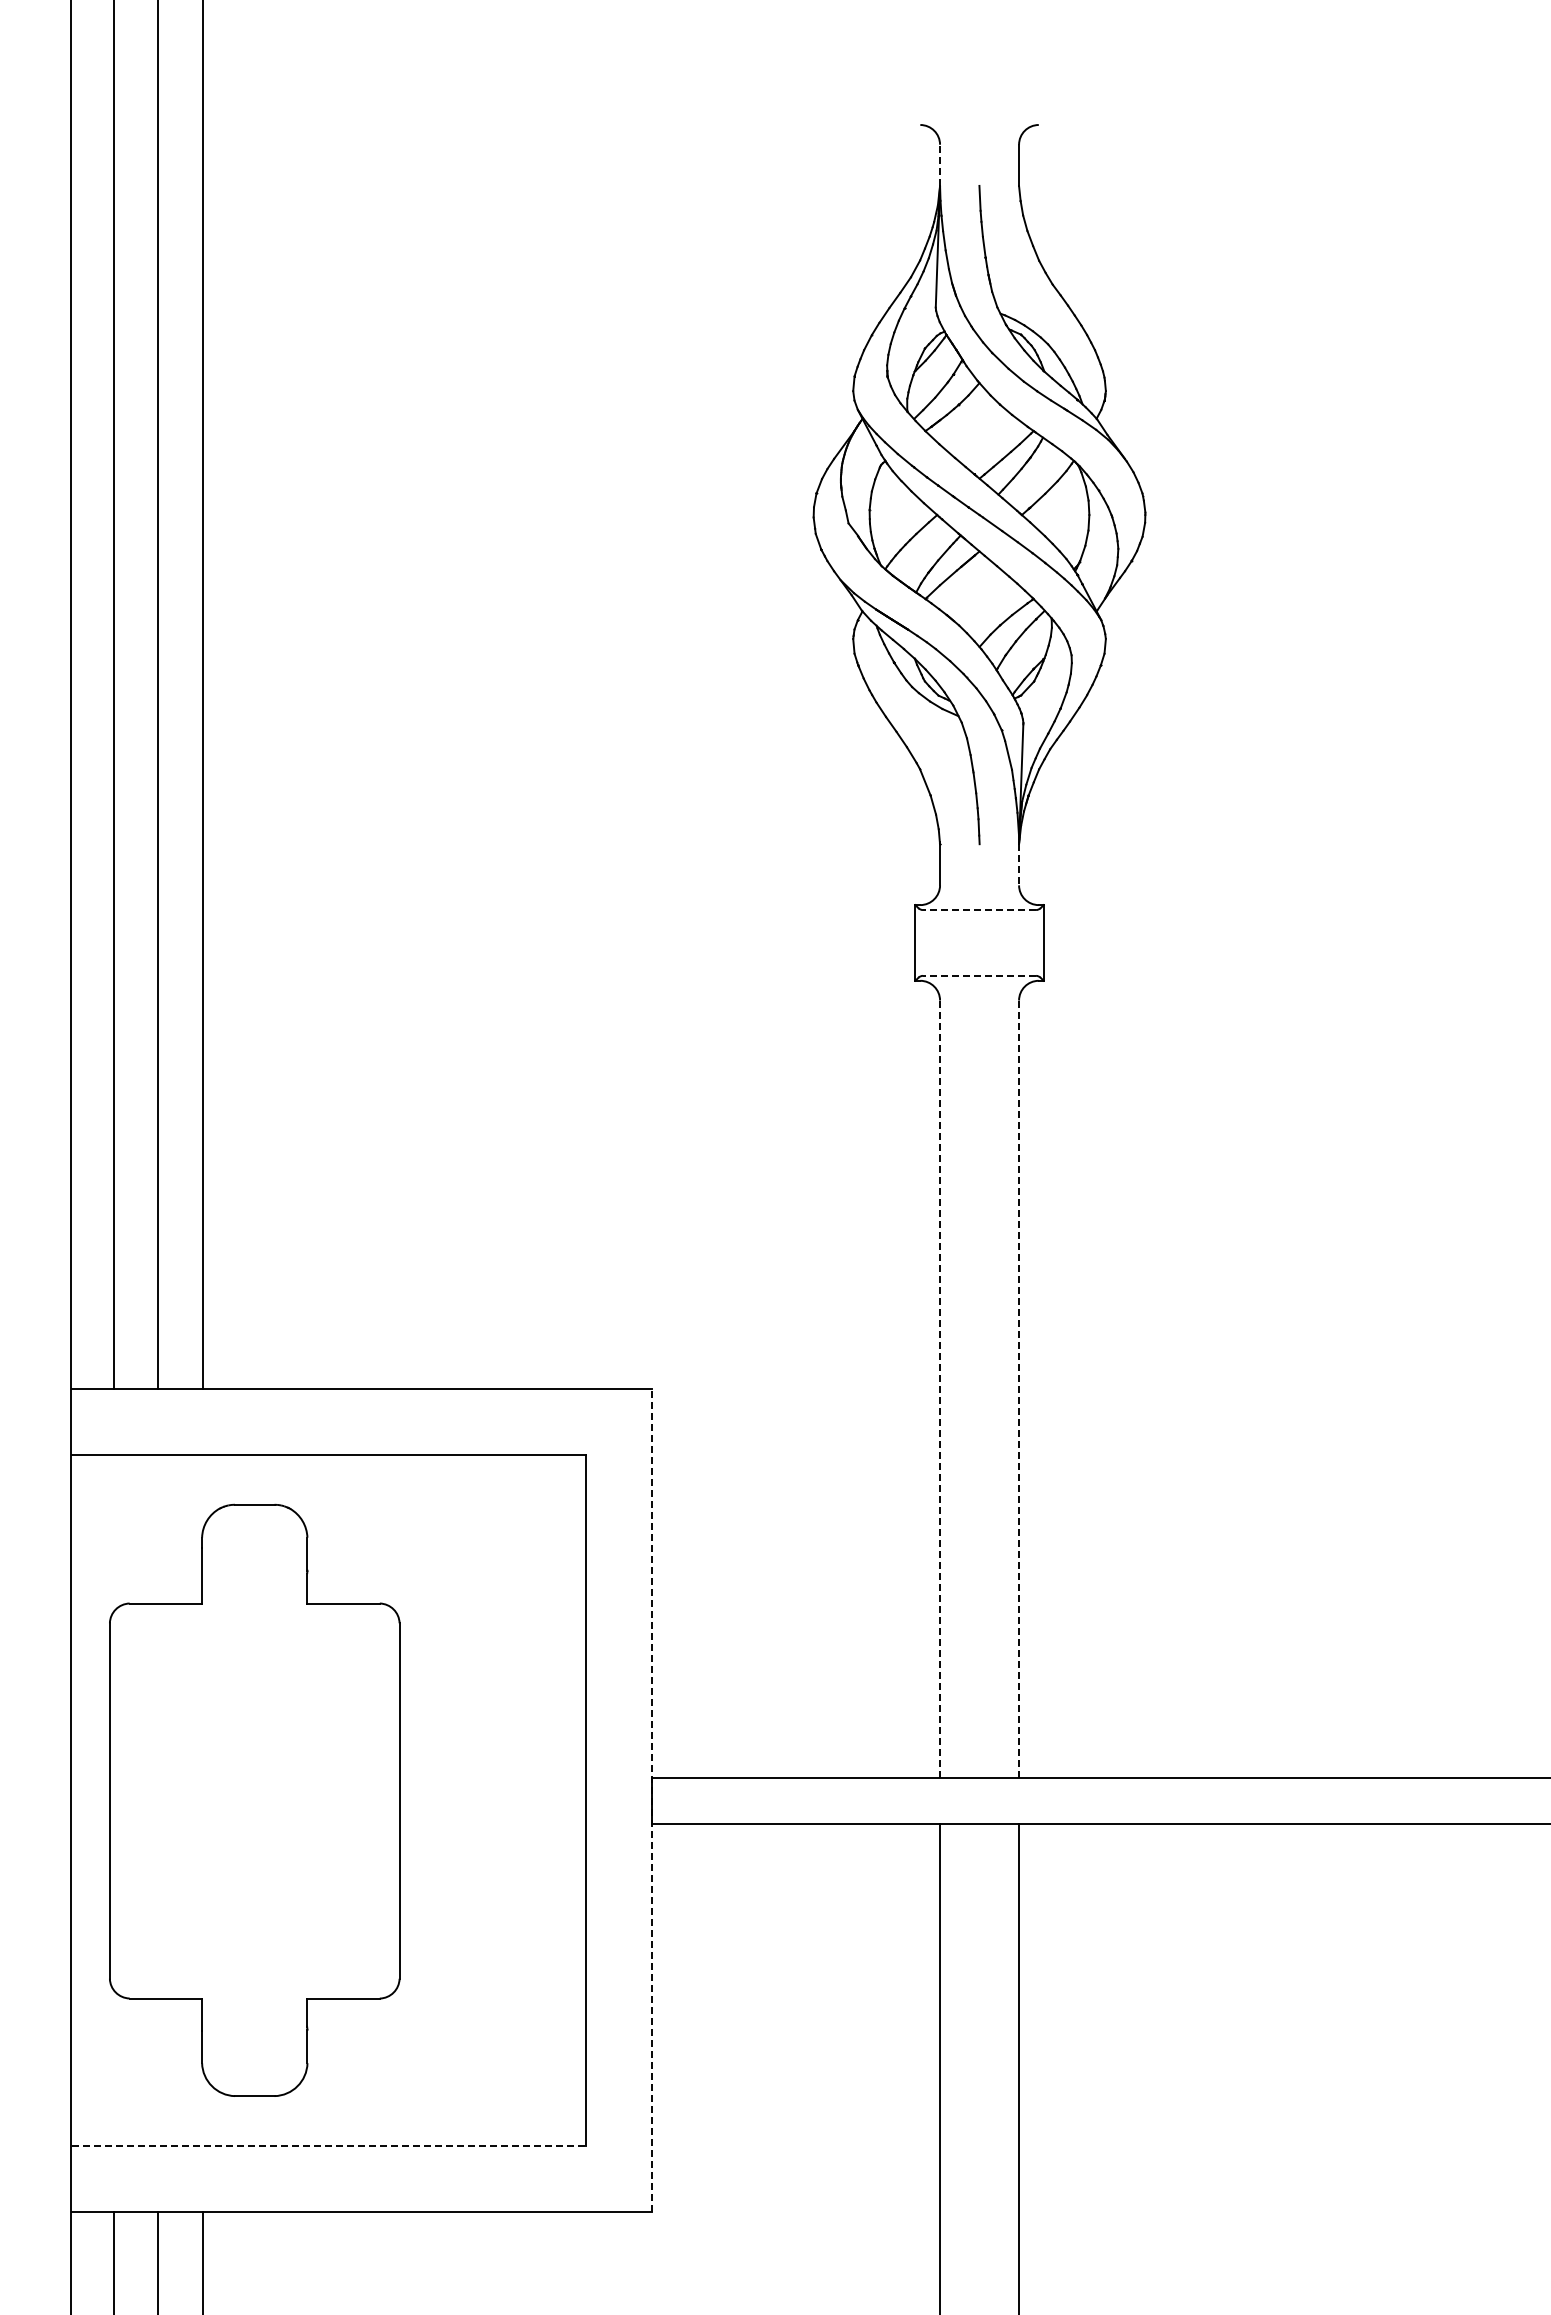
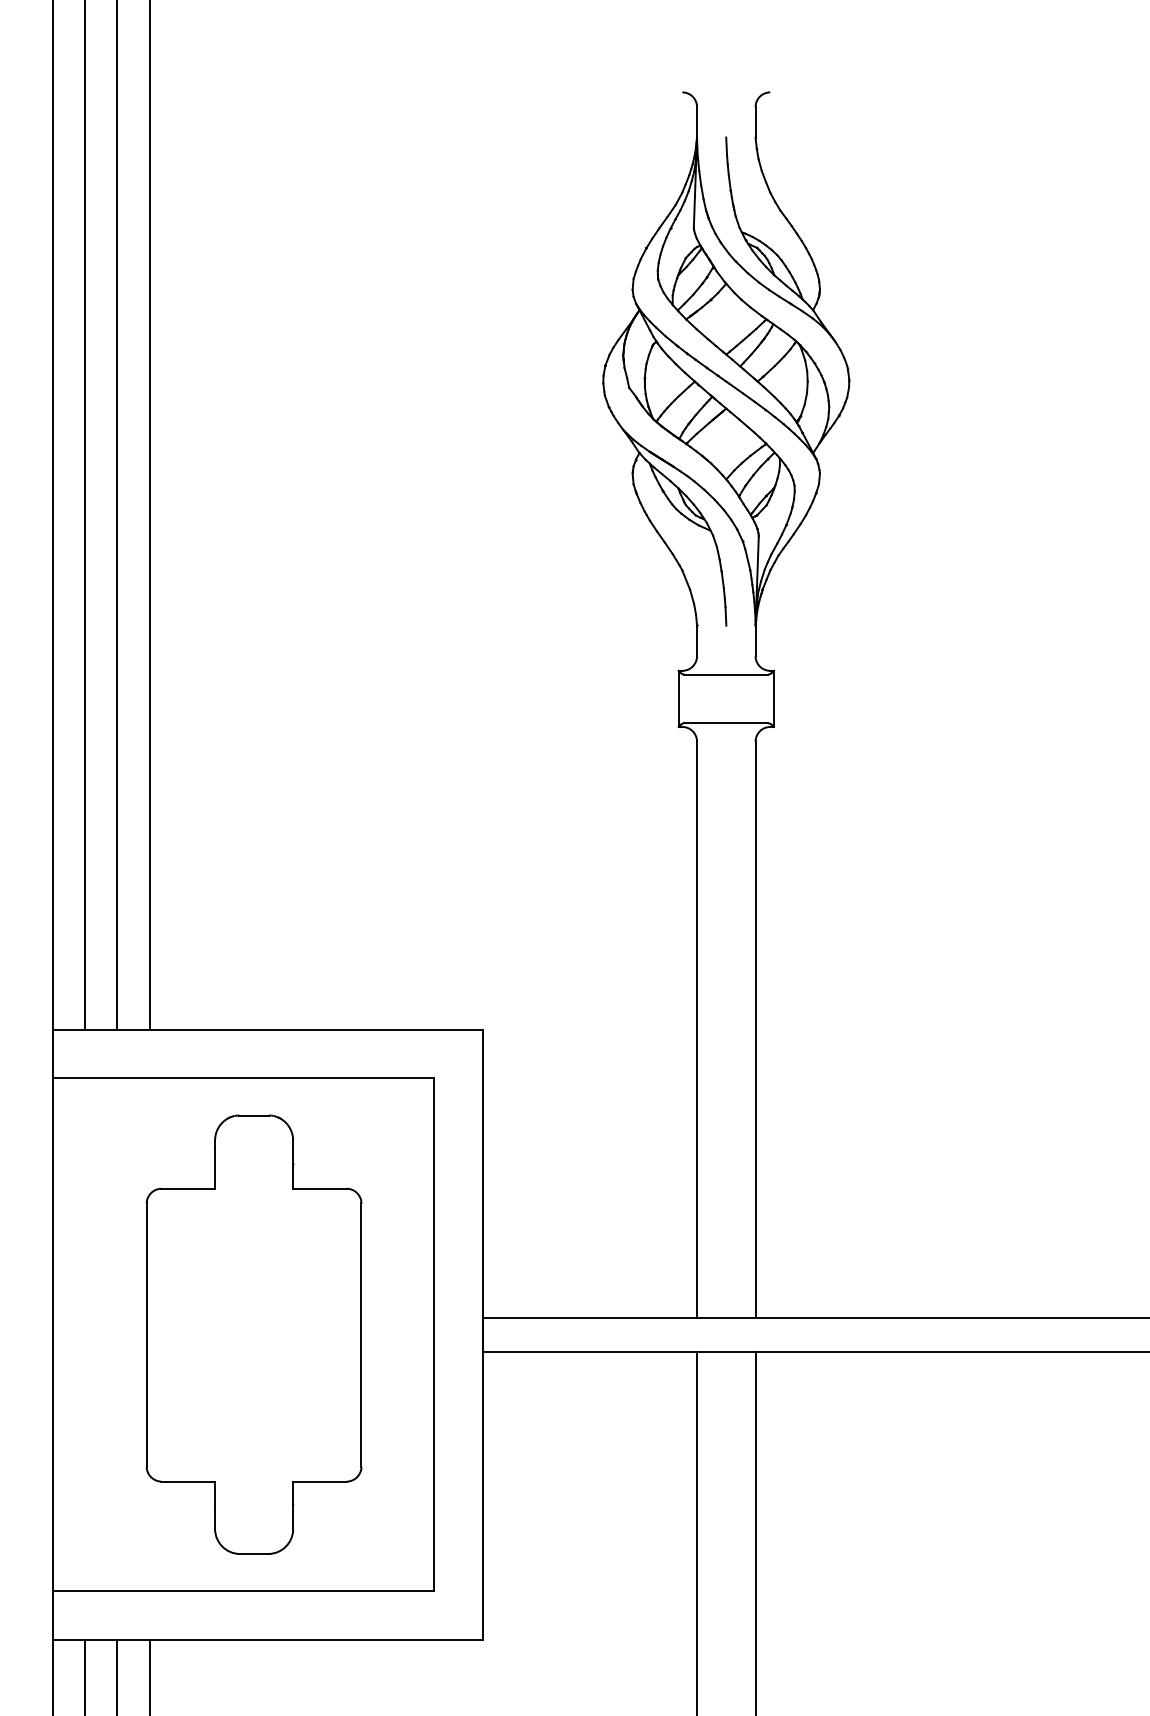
line: (940, 165) -> (697, 122), dashed -> solid
line: (1019, 864) -> (755, 640), dashed -> solid
line: (979, 910) -> (726, 674), dashed -> solid
line: (979, 975) -> (726, 723), dashed -> solid
line: (940, 1388) -> (697, 1029), dashed -> solid
line: (1019, 1388) -> (755, 1029), dashed -> solid
part: (254, 1799) -> (253, 1334), moved
line: (651, 1799) -> (483, 1334), dashed -> solid
line: (329, 2146) -> (244, 1591), dashed -> solid

